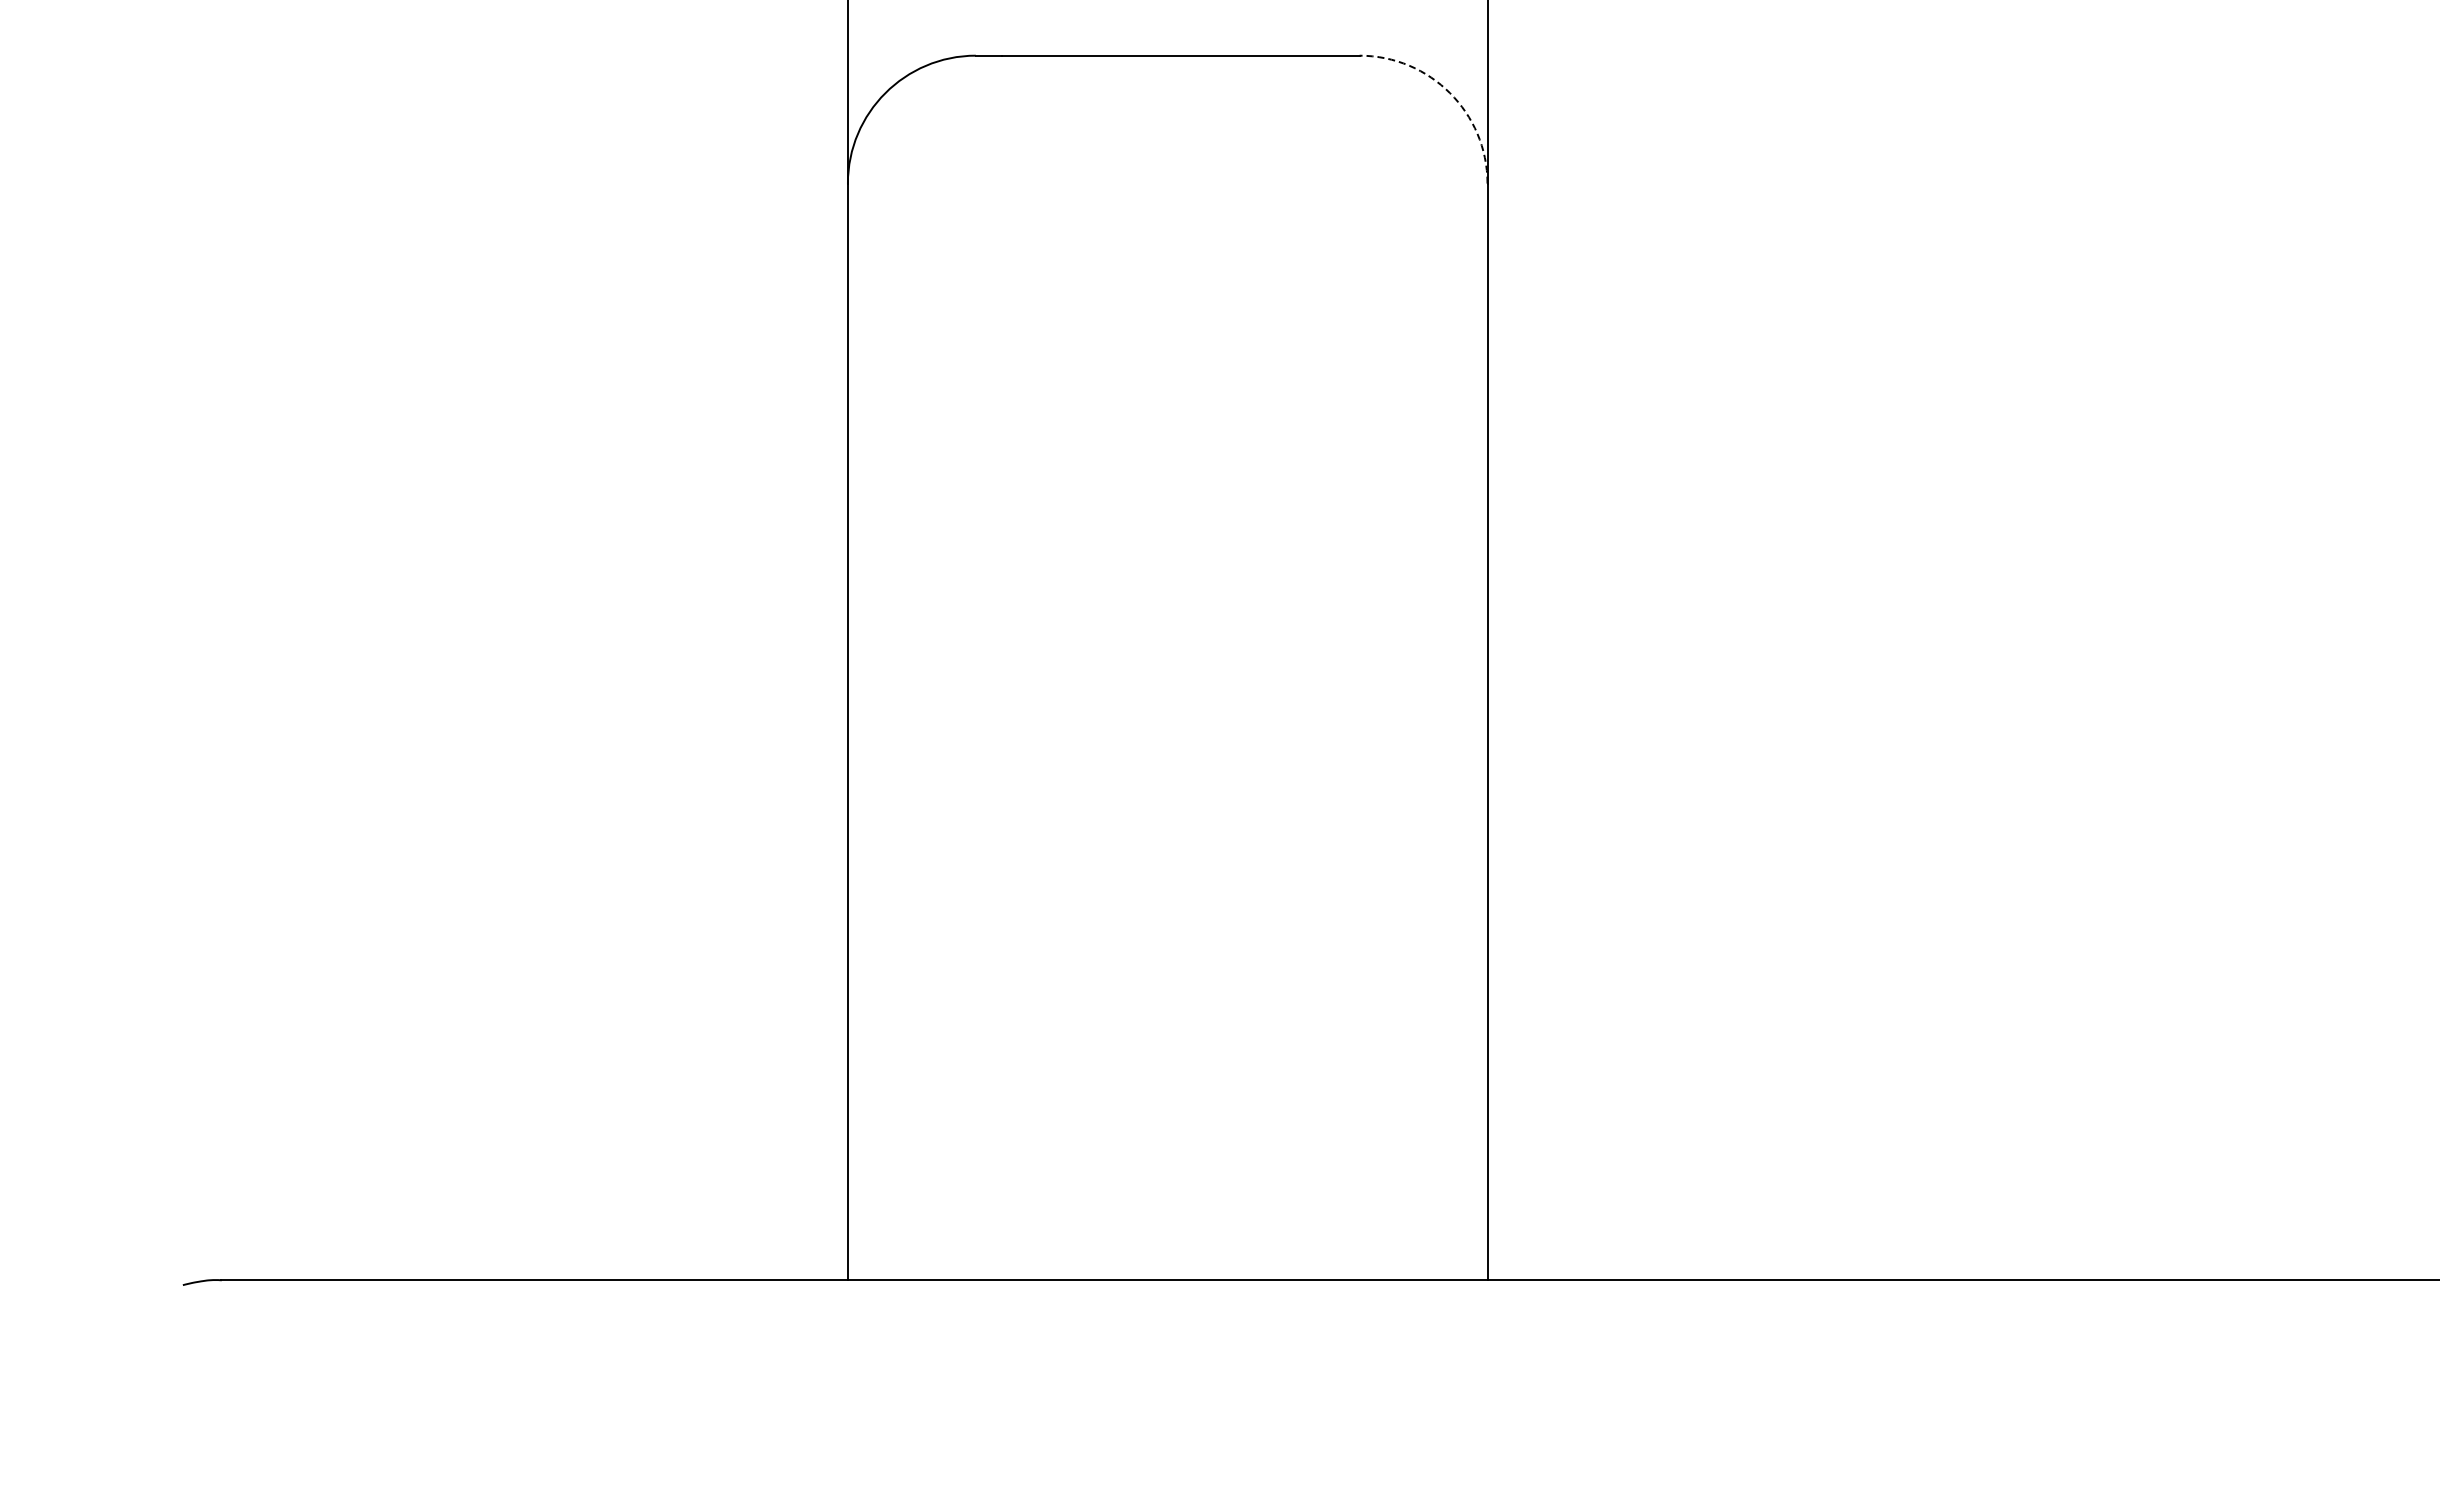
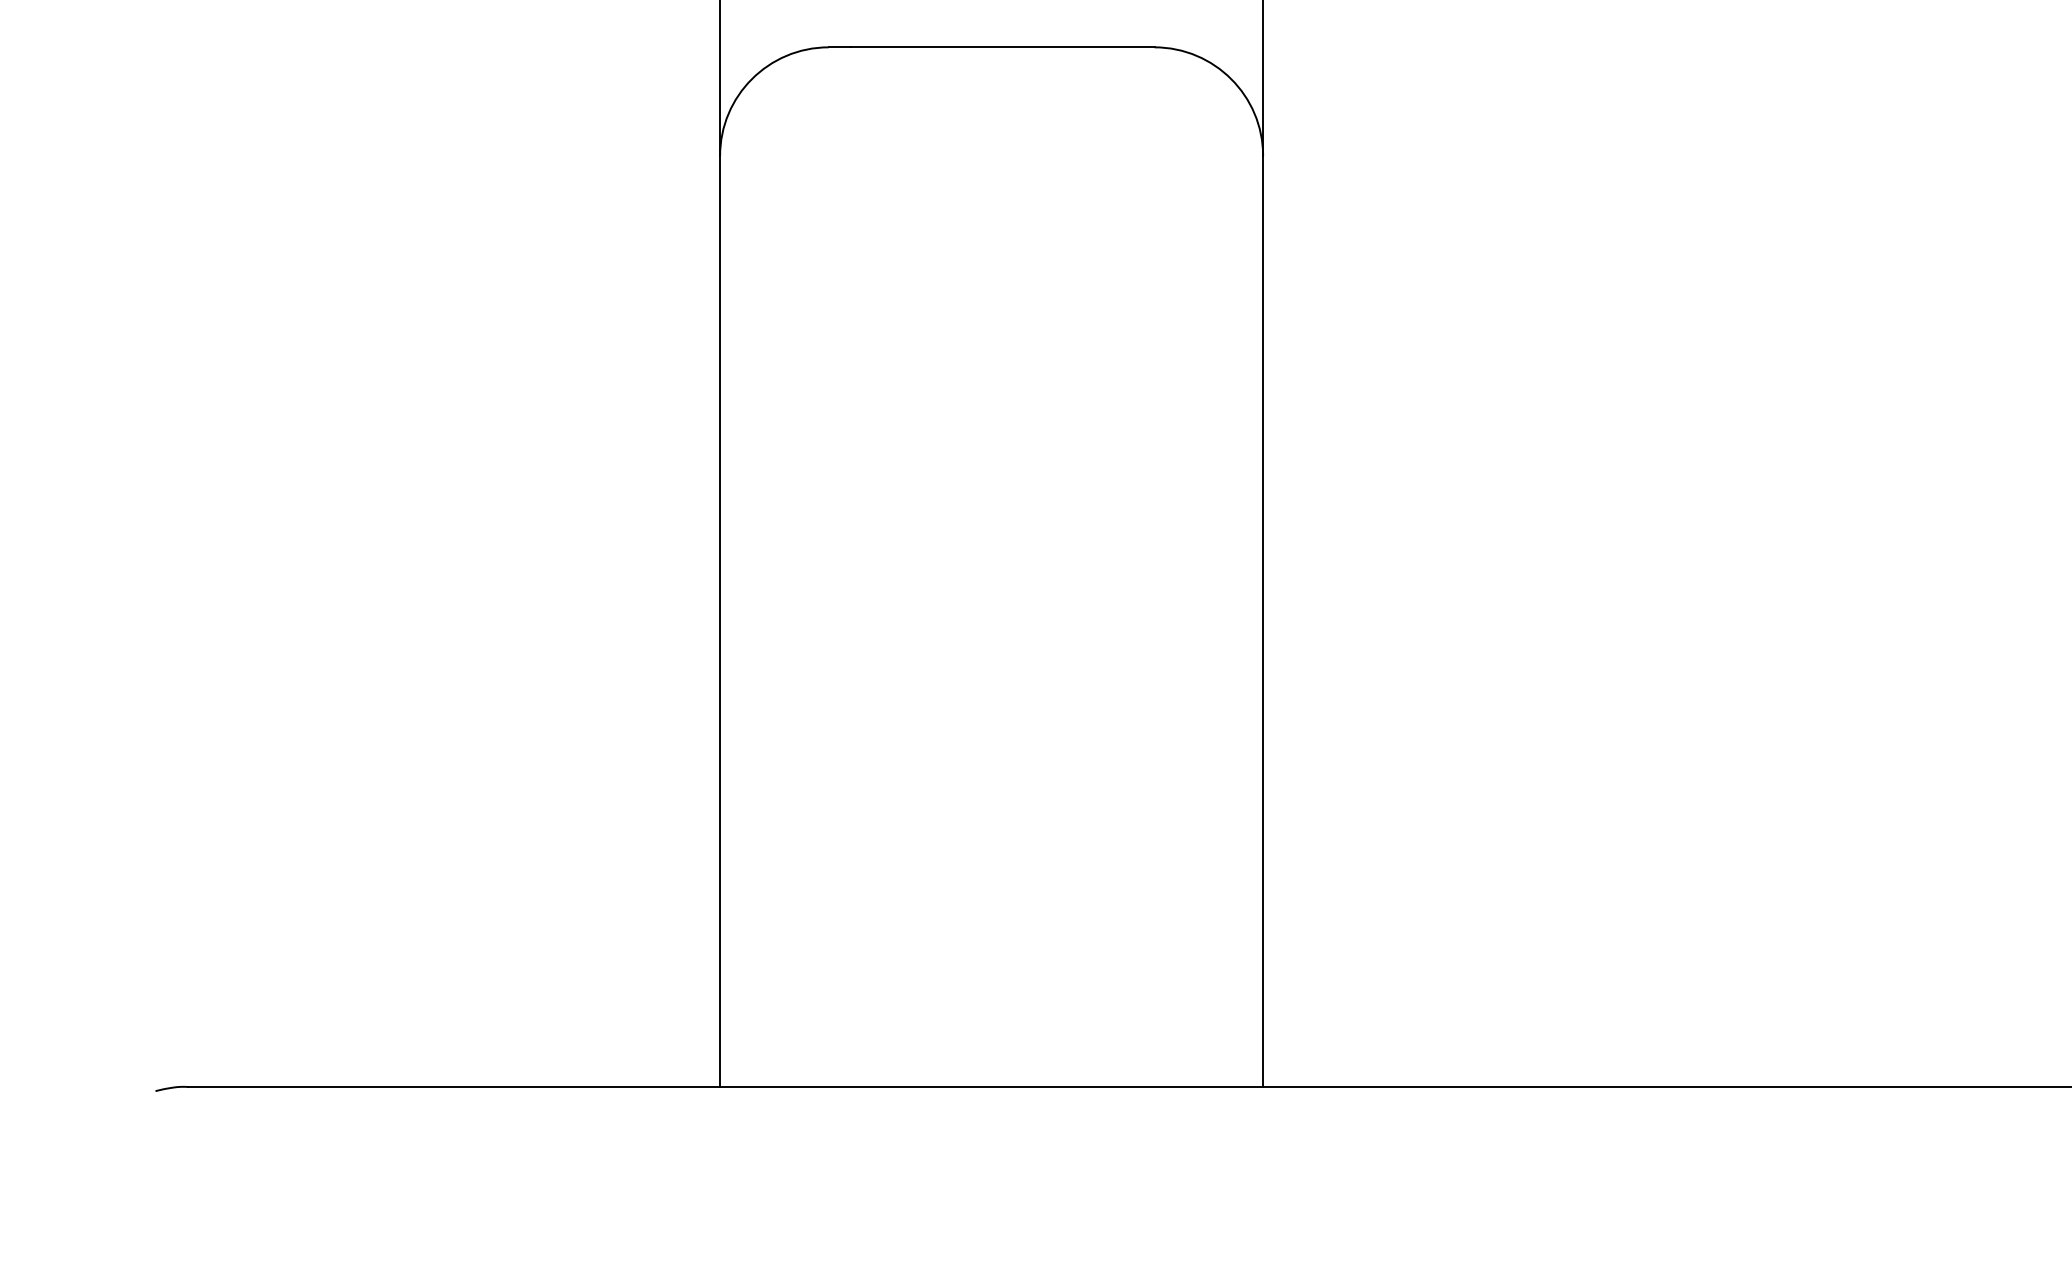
arc: (1450, 93) -> (1231, 79), dashed -> solid

